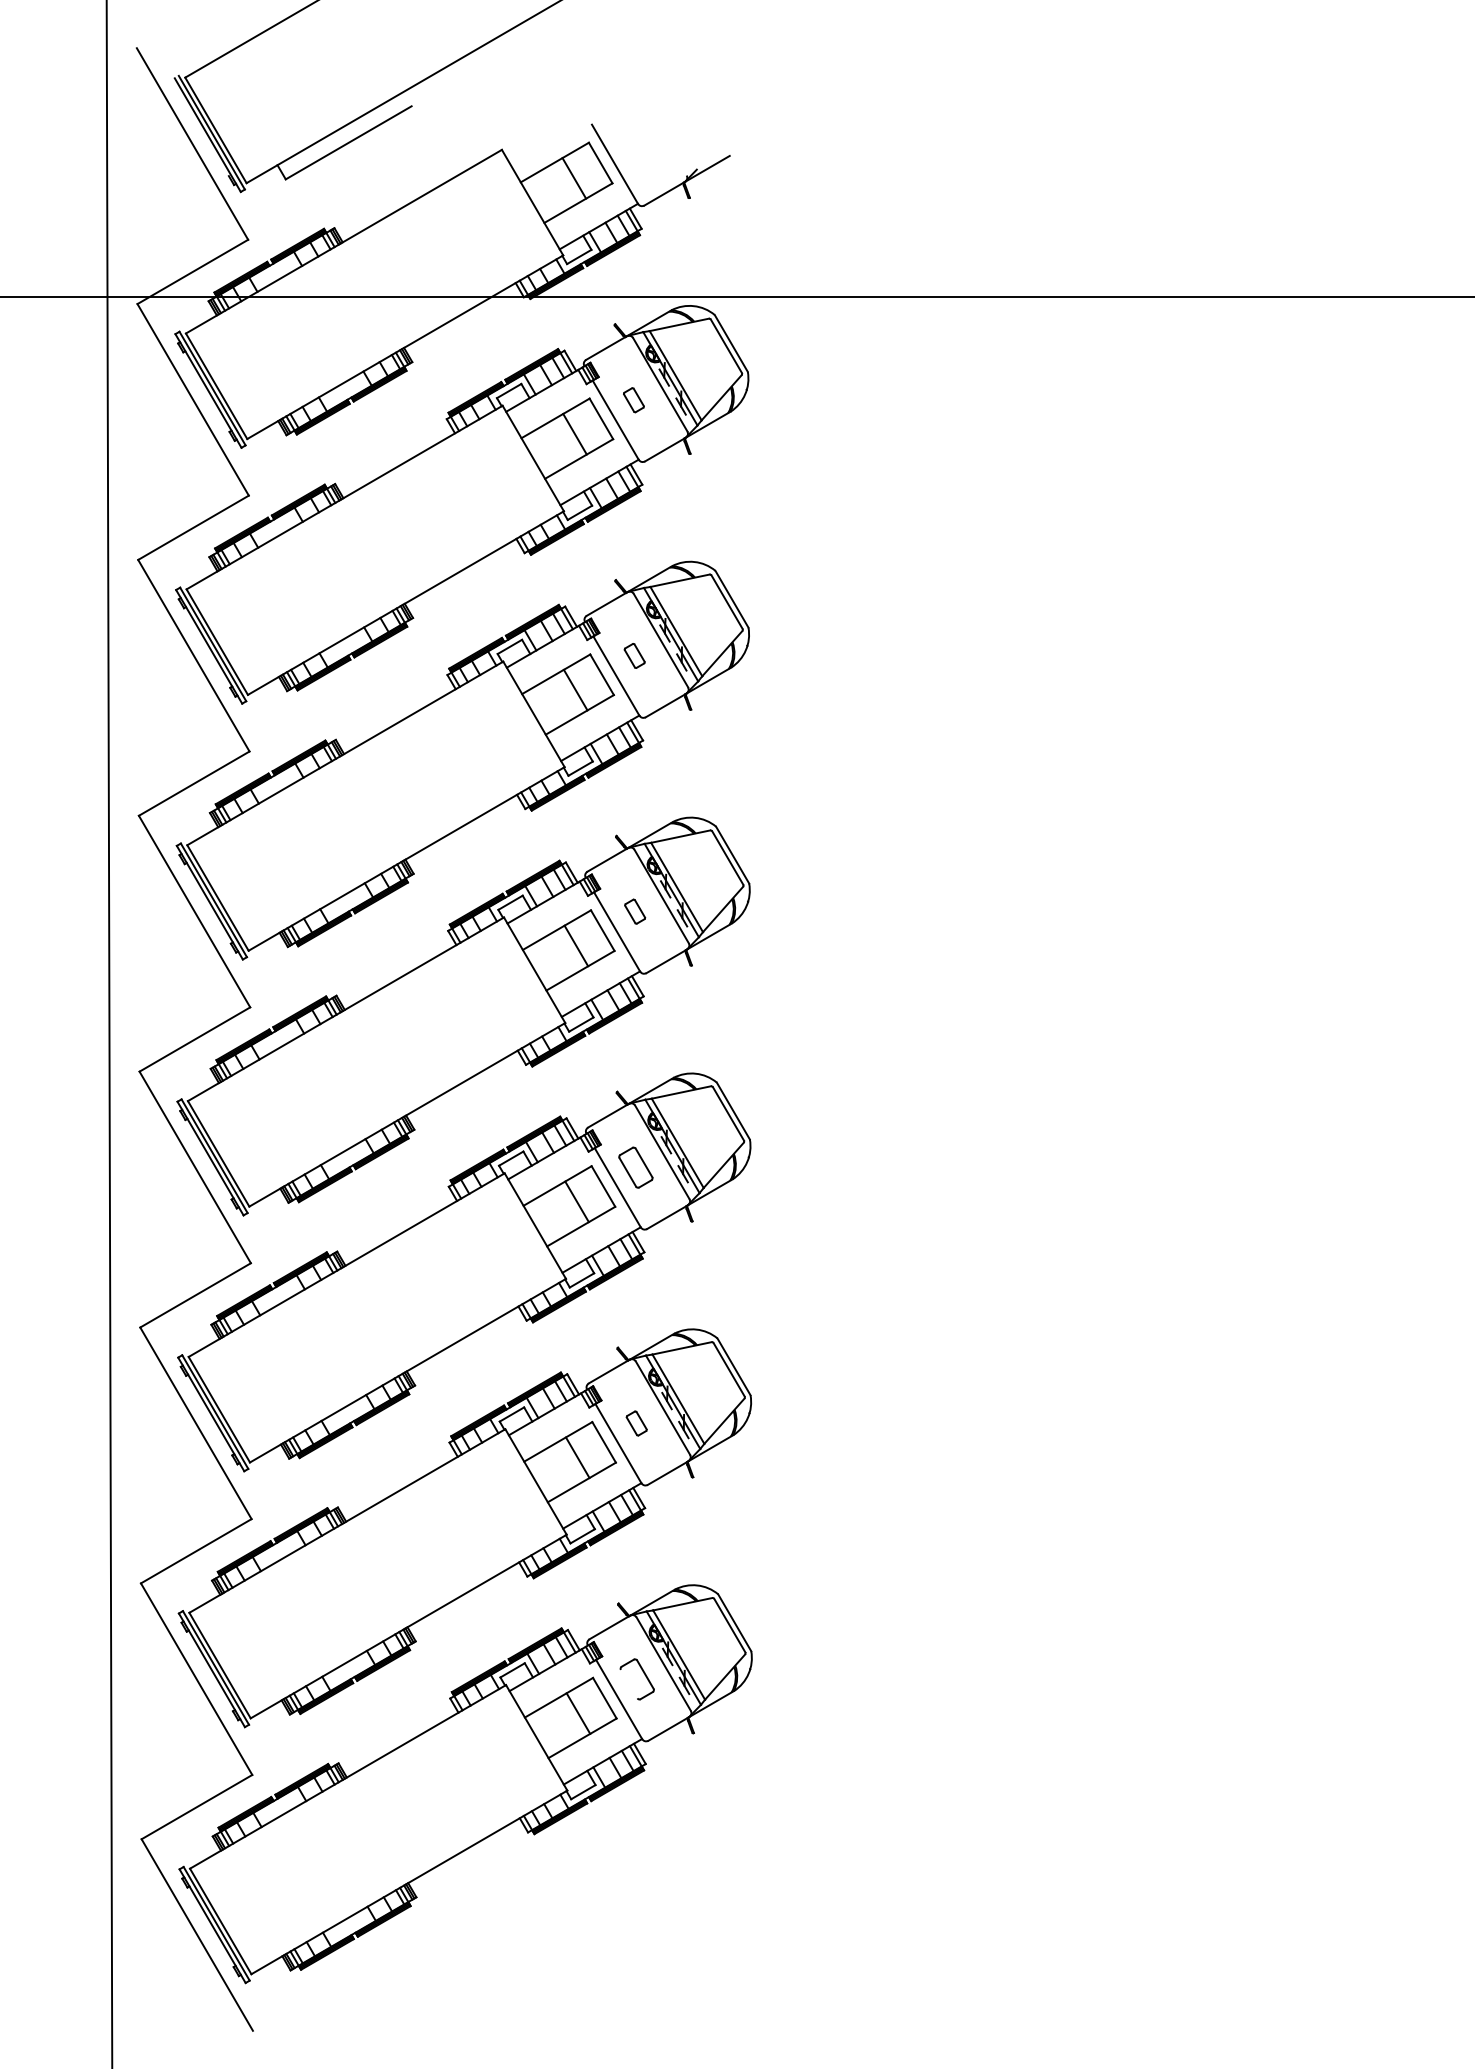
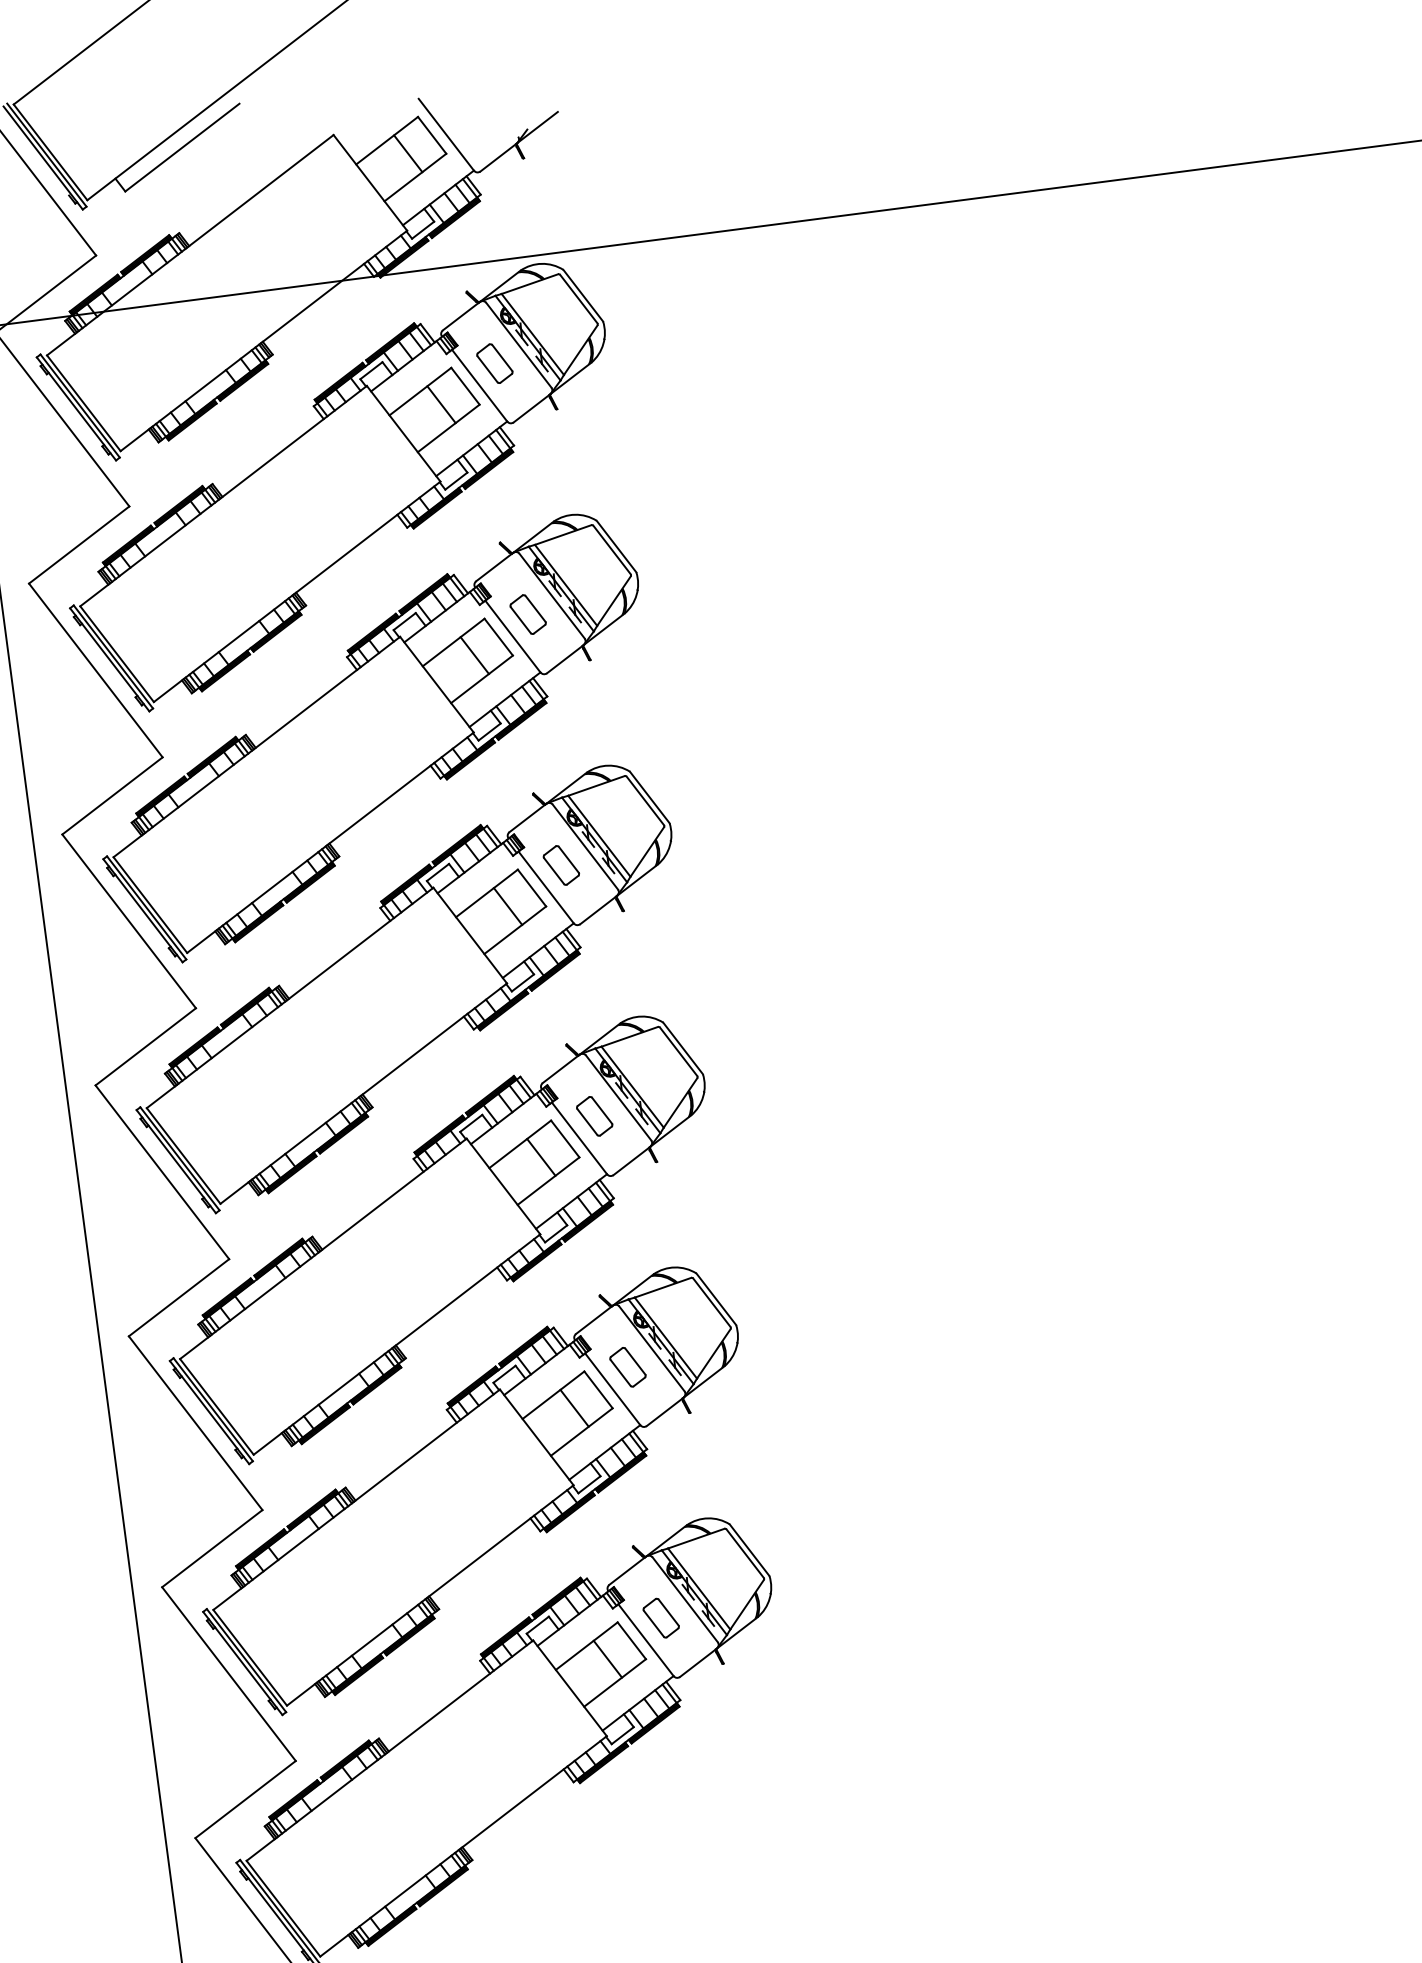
part: (633, 400) -> (494, 364), size x1.67
part: (634, 655) -> (528, 614), size x1.67
part: (634, 911) -> (560, 865), size x1.67
part: (636, 1423) -> (627, 1367), size x1.67
line: (628, 1683) -> (653, 1623), added

